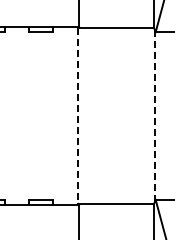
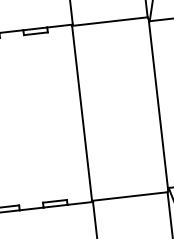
line: (78, 116) -> (82, 113), dashed -> solid
line: (154, 116) -> (158, 105), dashed -> solid

